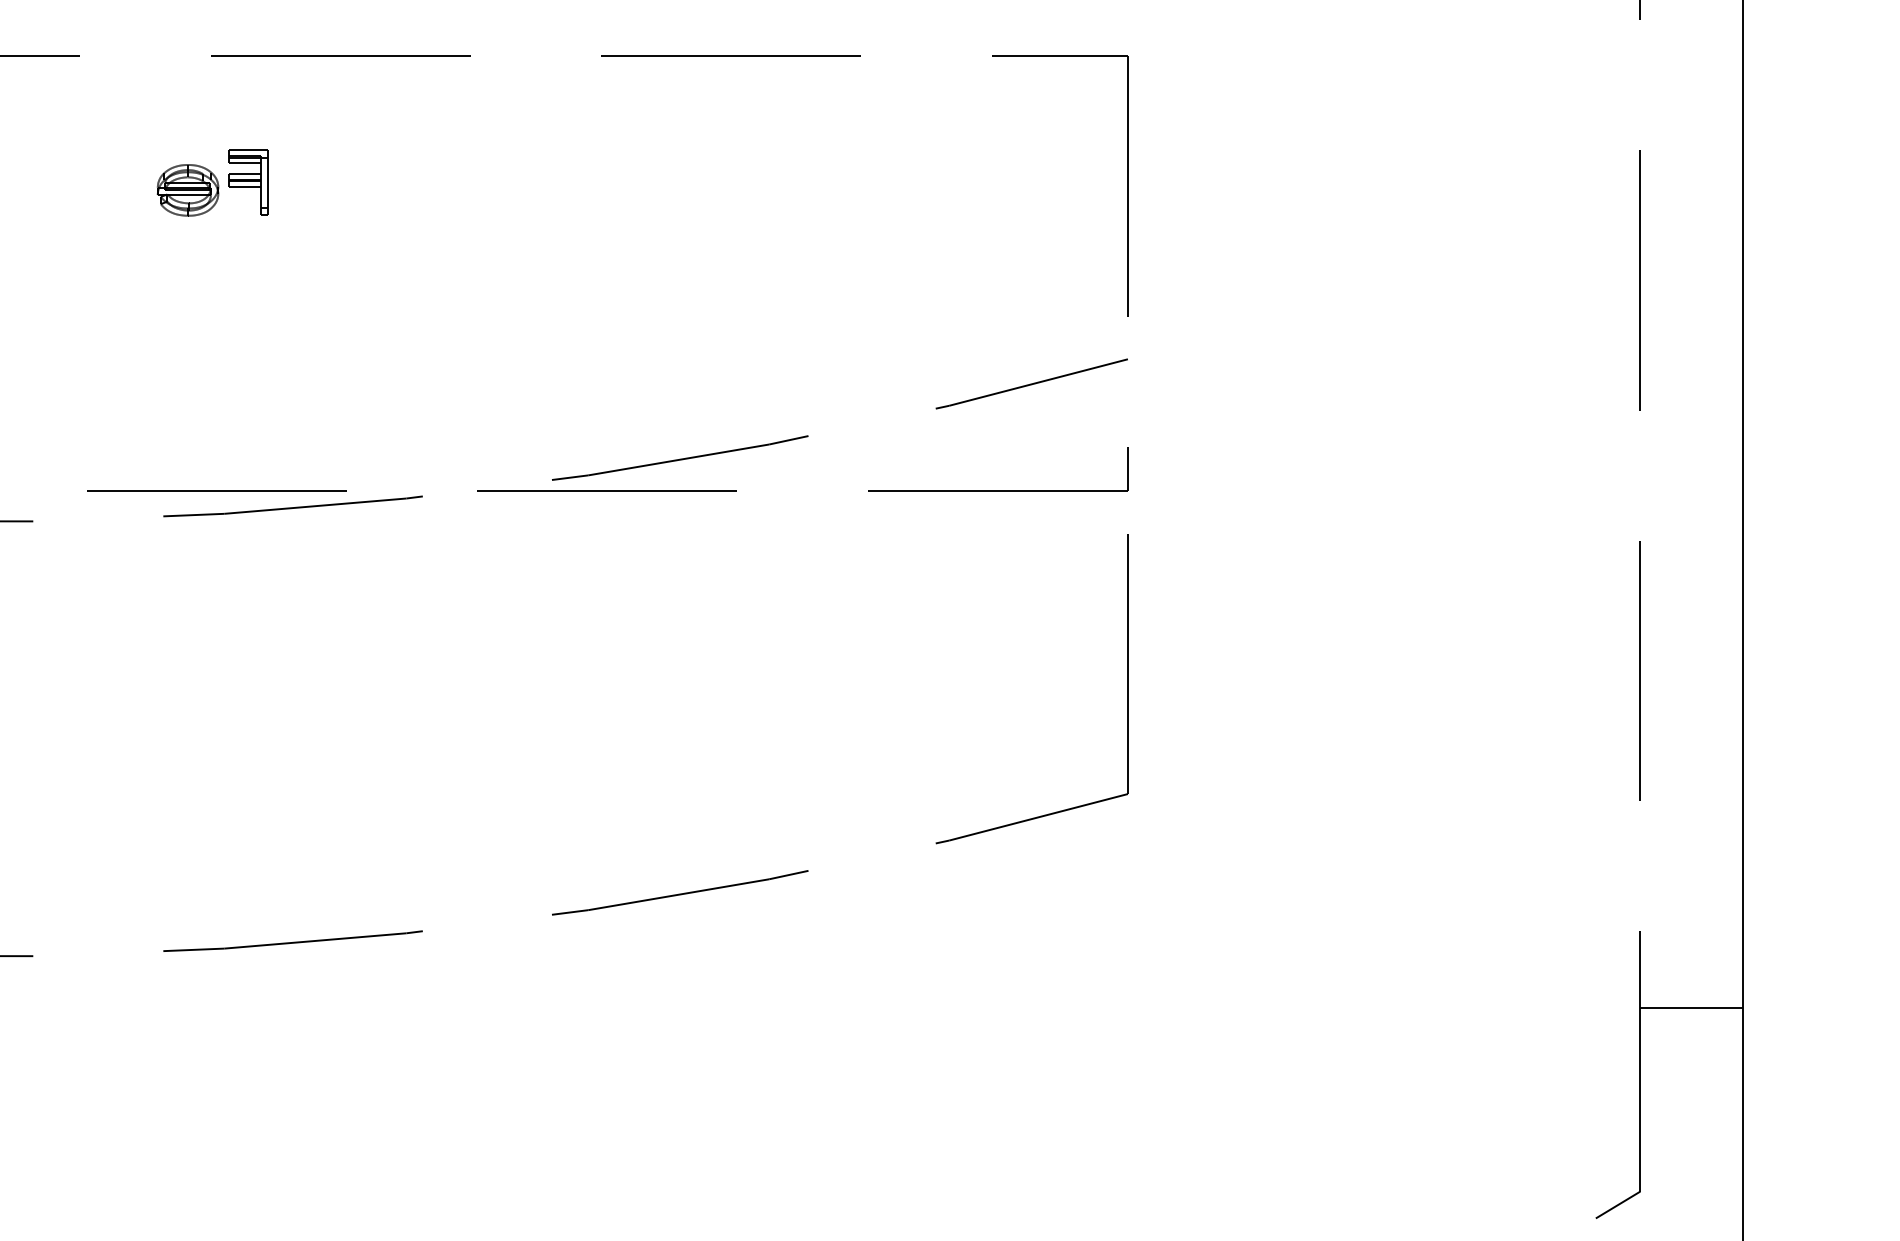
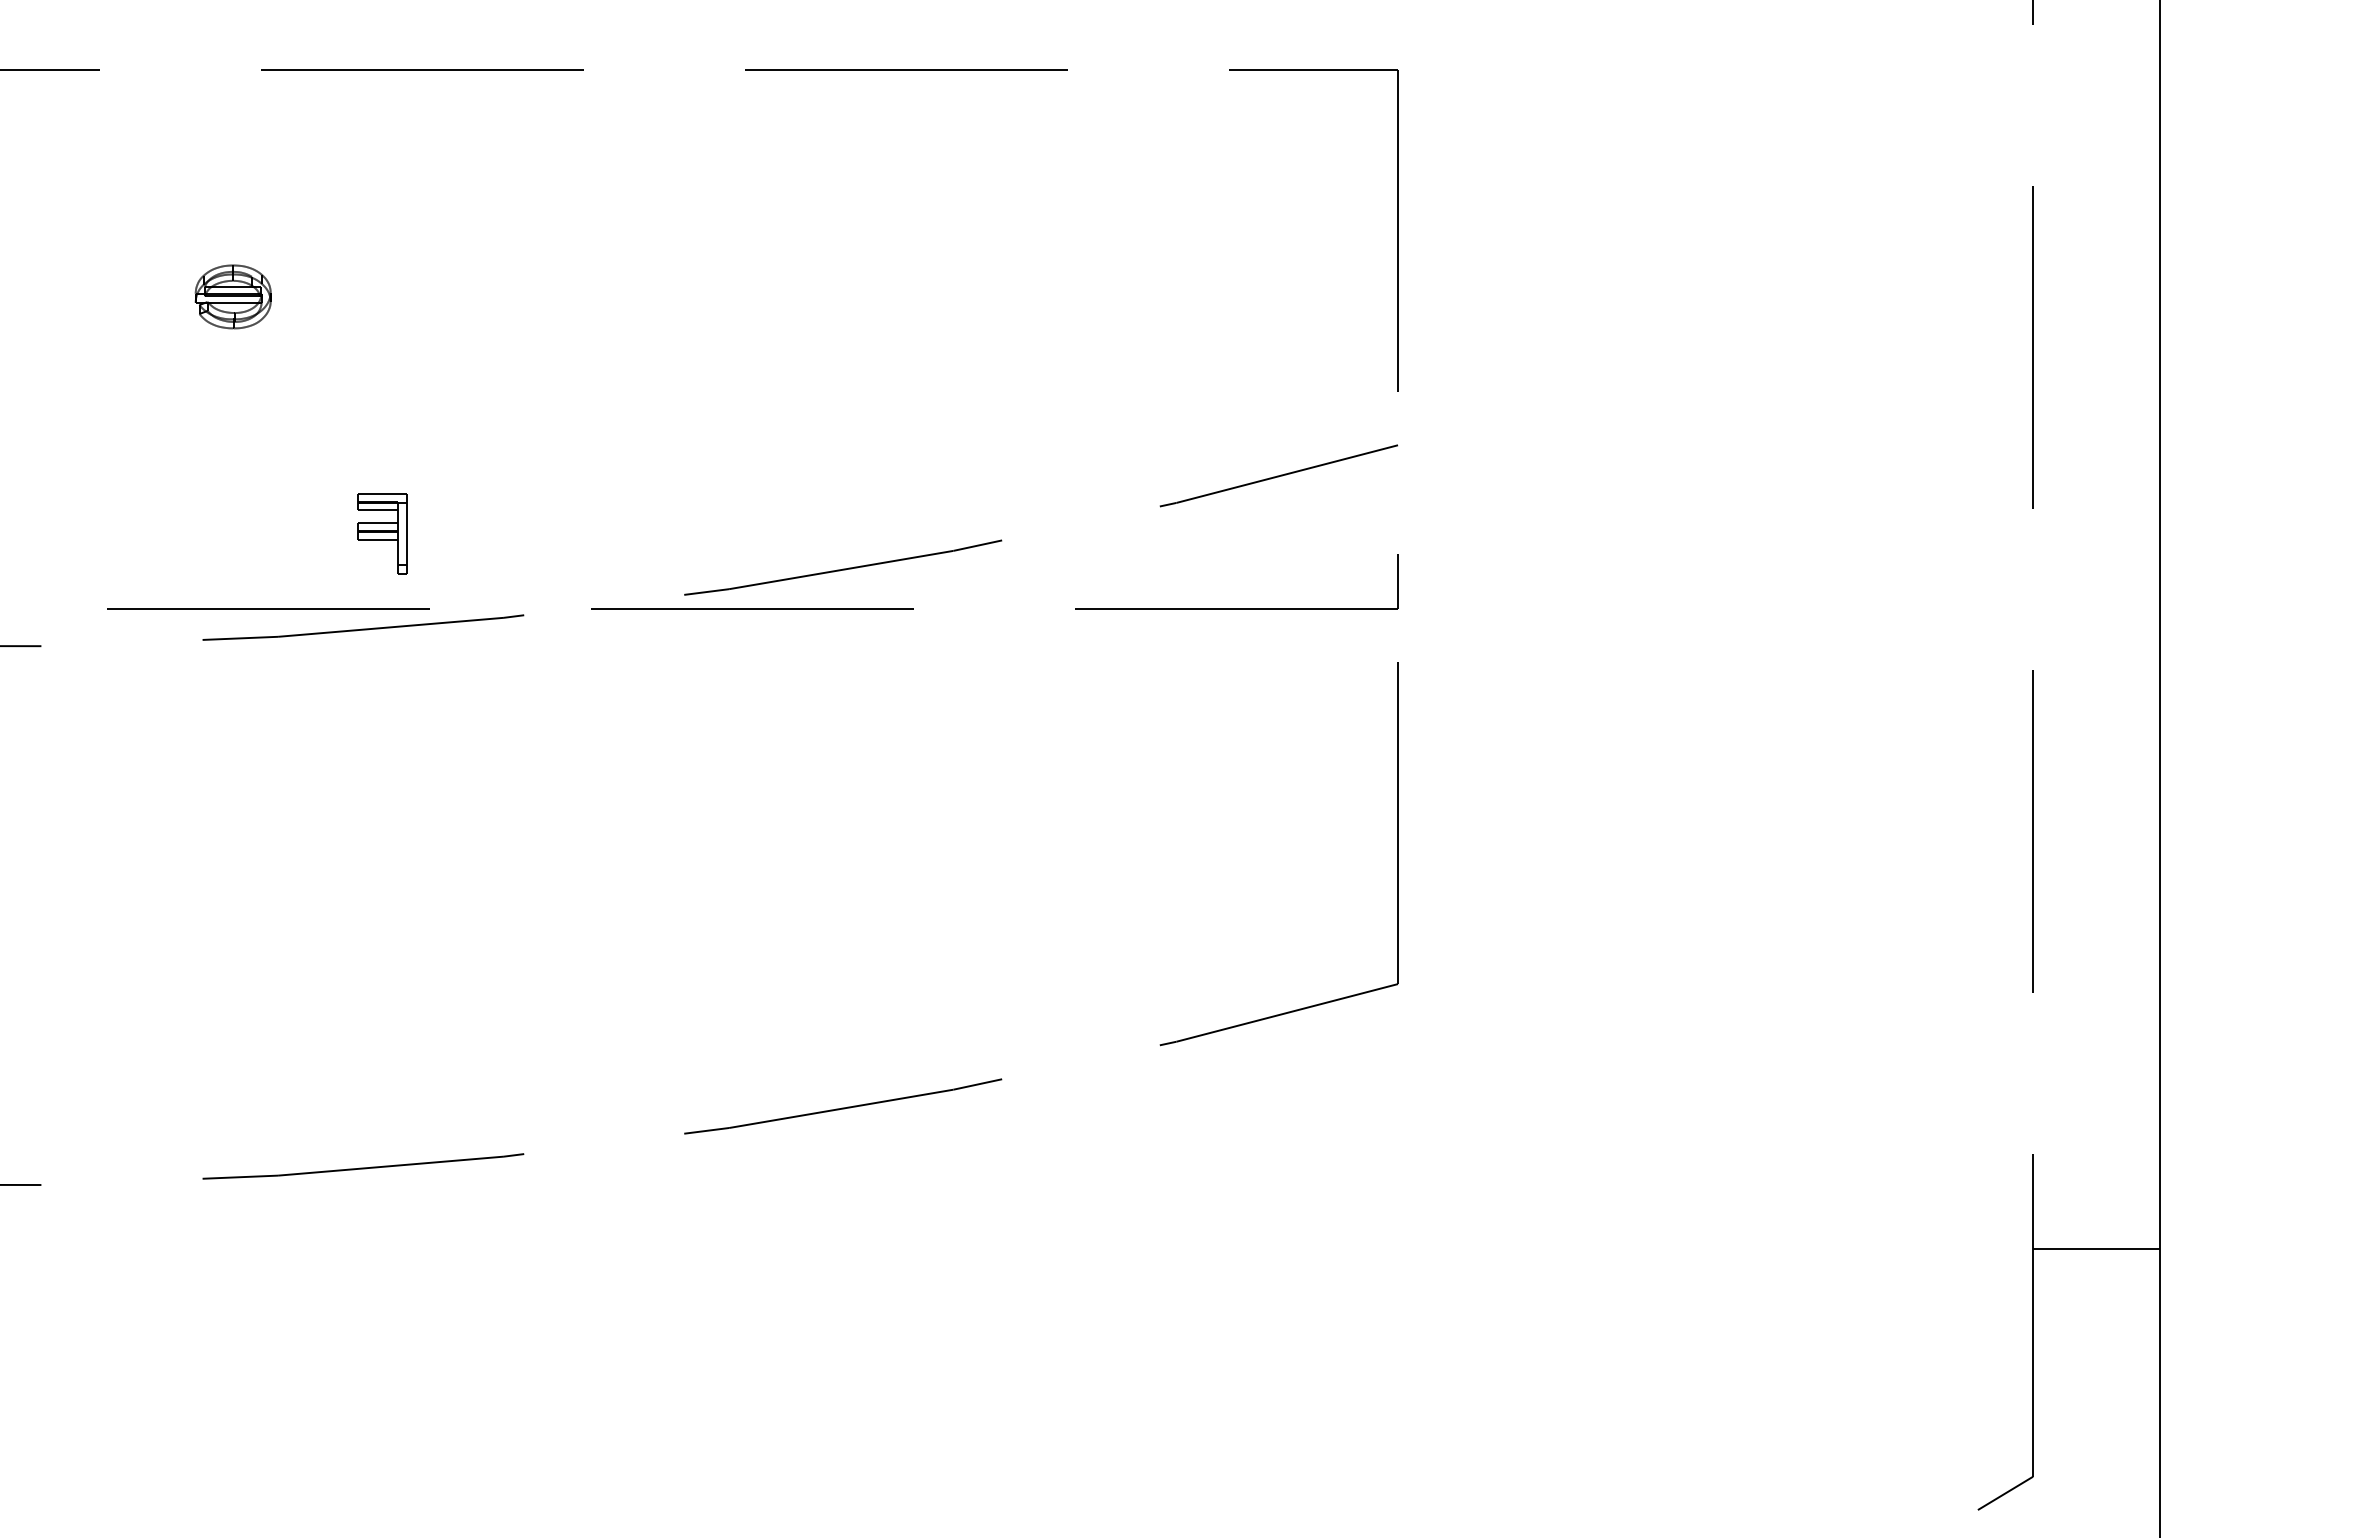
part: (248, 181) -> (382, 533), moved
part: (187, 190) -> (232, 296), moved

